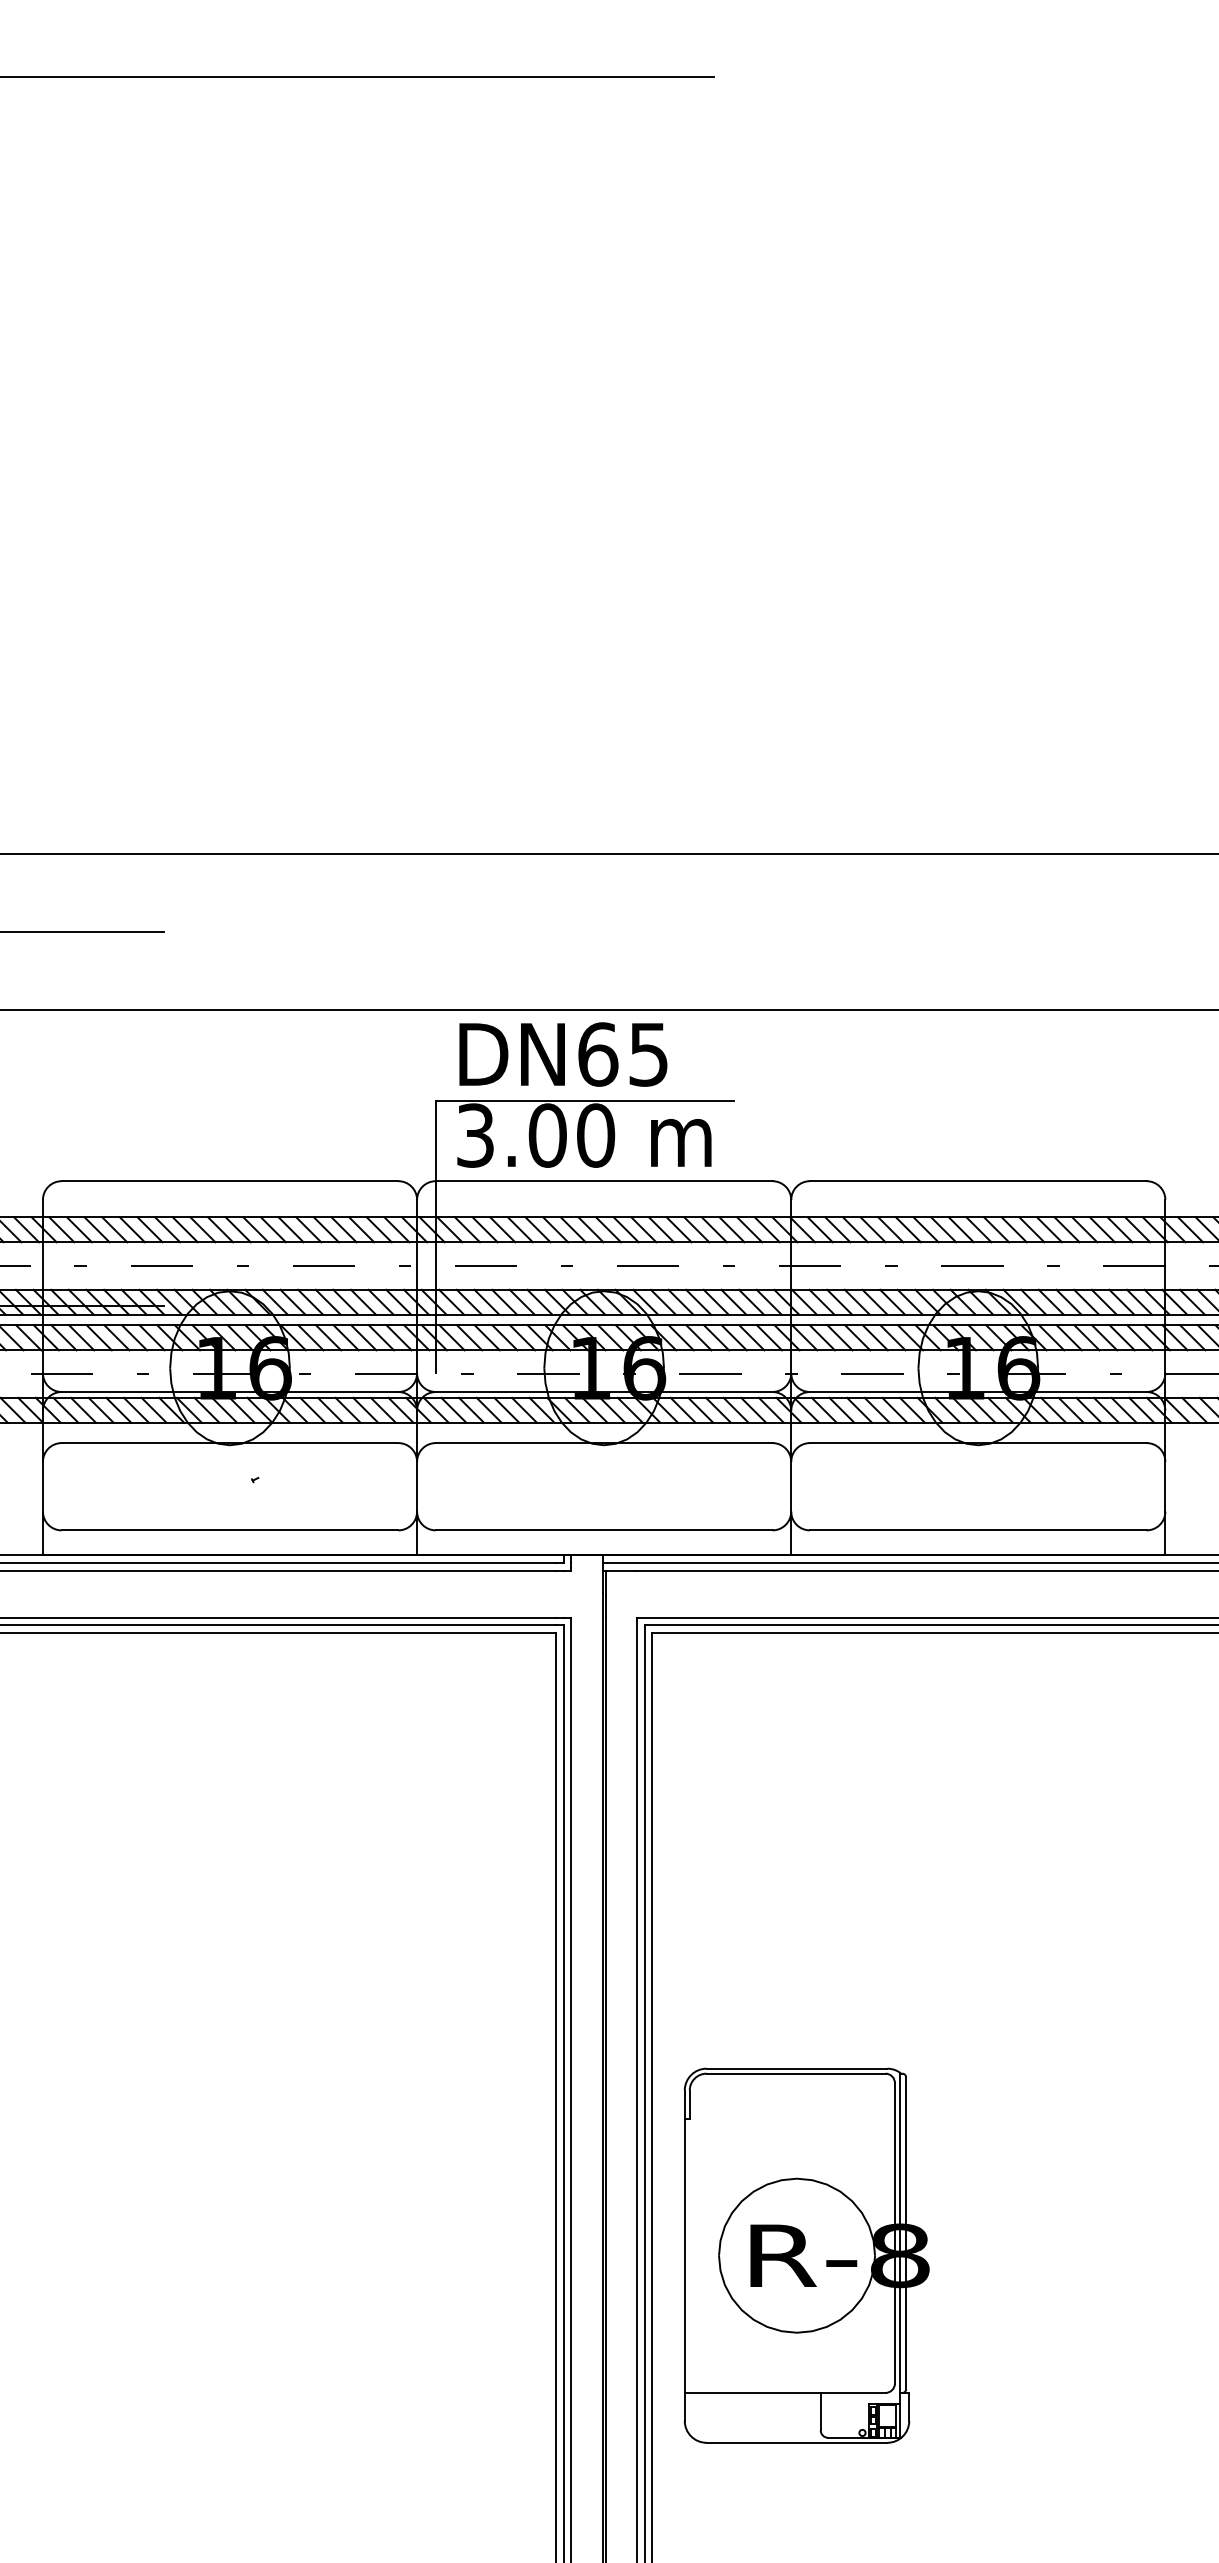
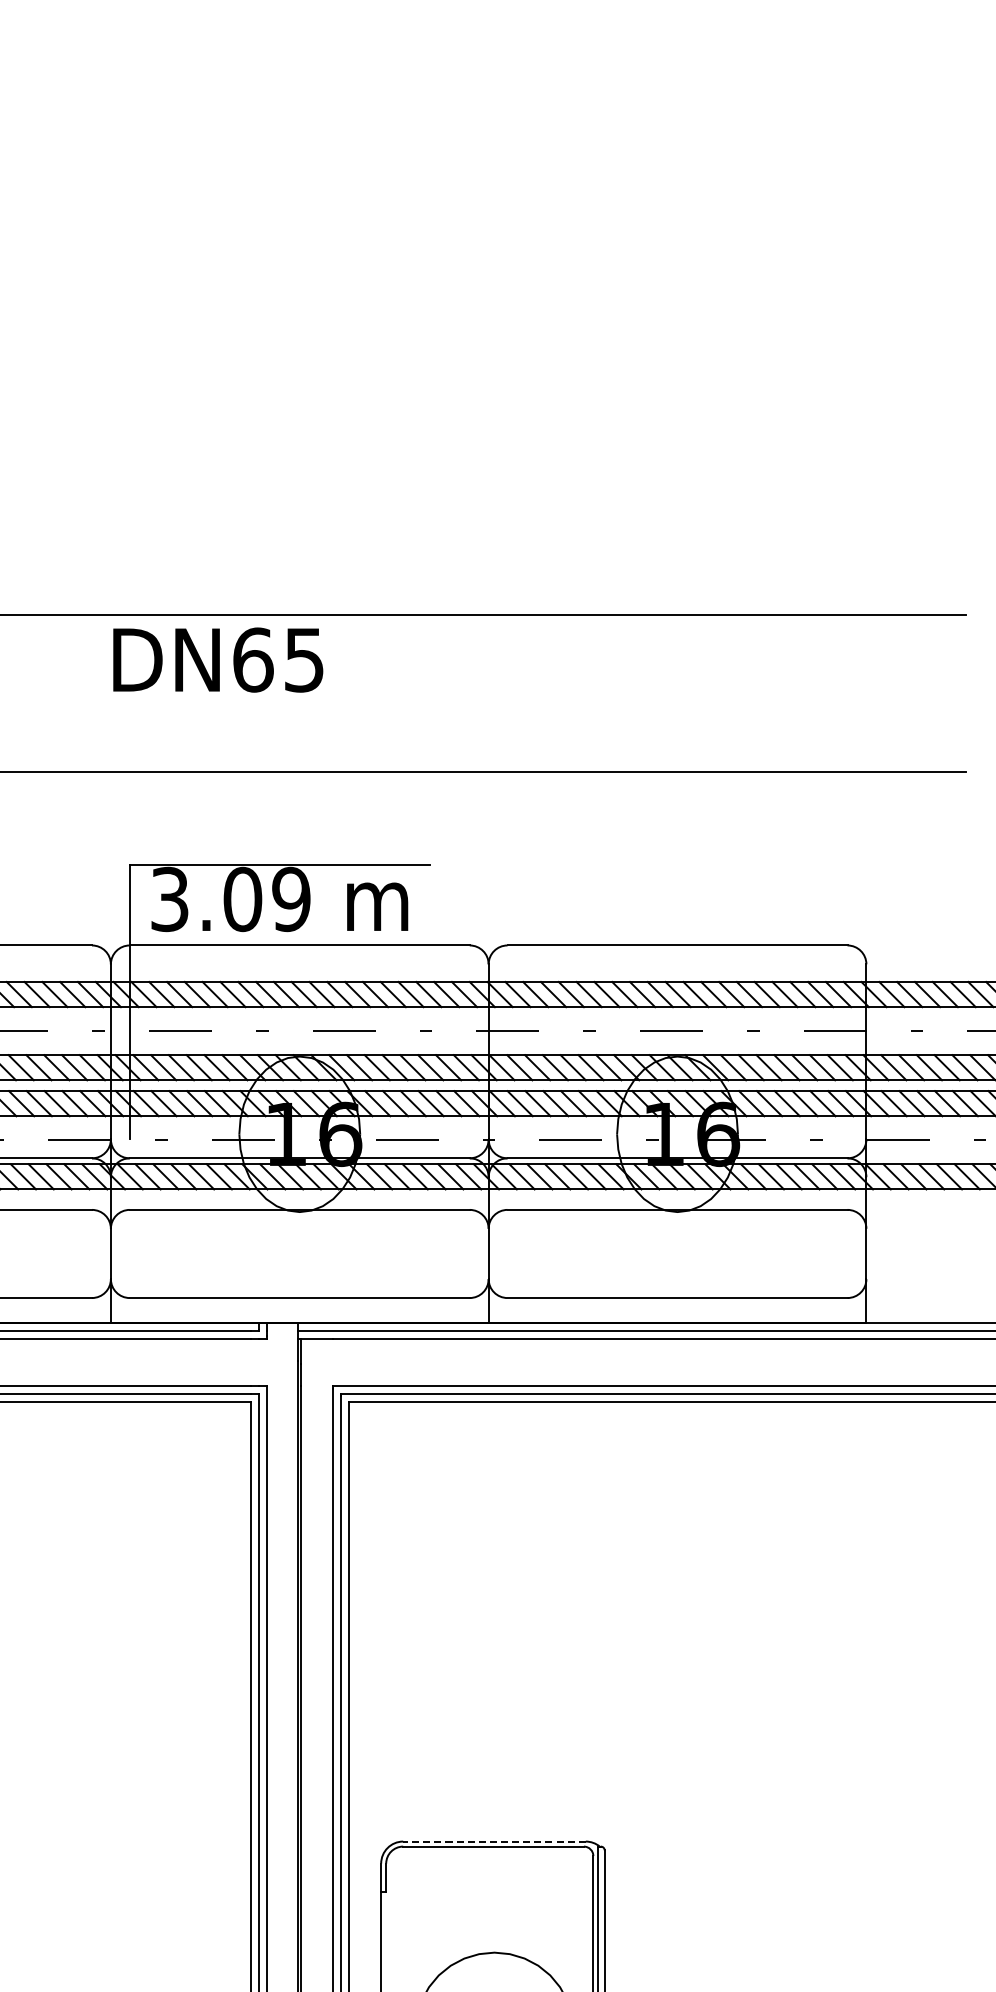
text: (563, 1054) -> (218, 660), moved
text: (595, 1135) -> (291, 899), 3.00 -> 3.09
line: (796, 2068) -> (493, 1841), solid -> dashed

